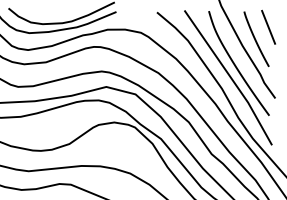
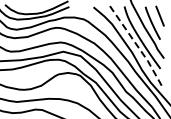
line: (230, 78) -> (137, 46), solid -> dashed

